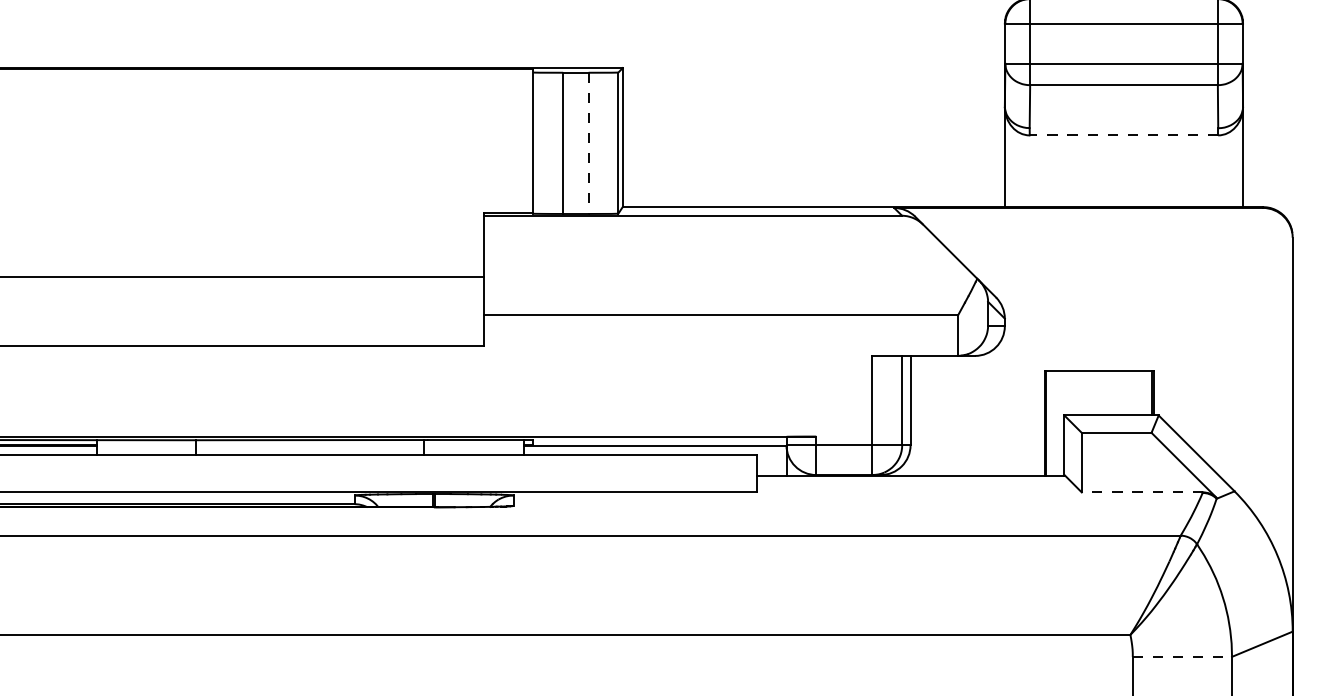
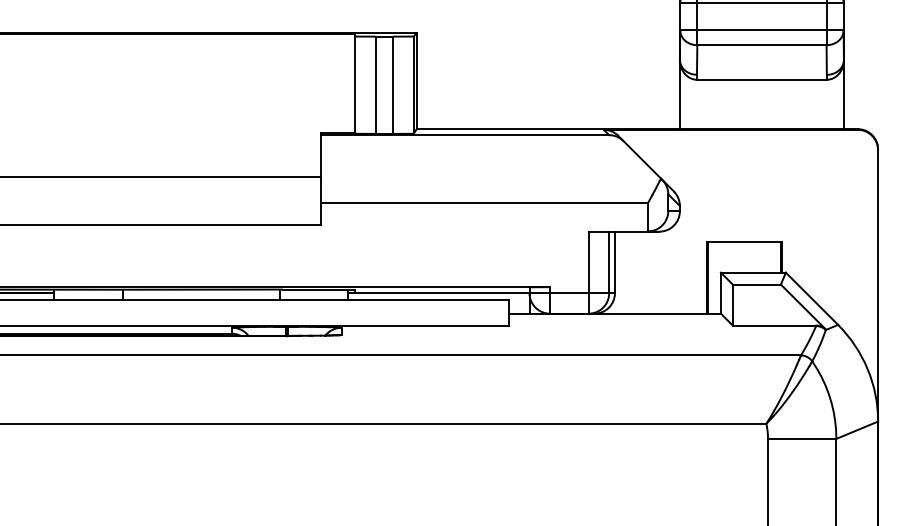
line: (1123, 134) -> (761, 79), dashed -> solid
line: (589, 143) -> (393, 85), dashed -> solid
line: (1142, 492) -> (774, 325), dashed -> solid
line: (1182, 656) -> (802, 438), dashed -> solid

